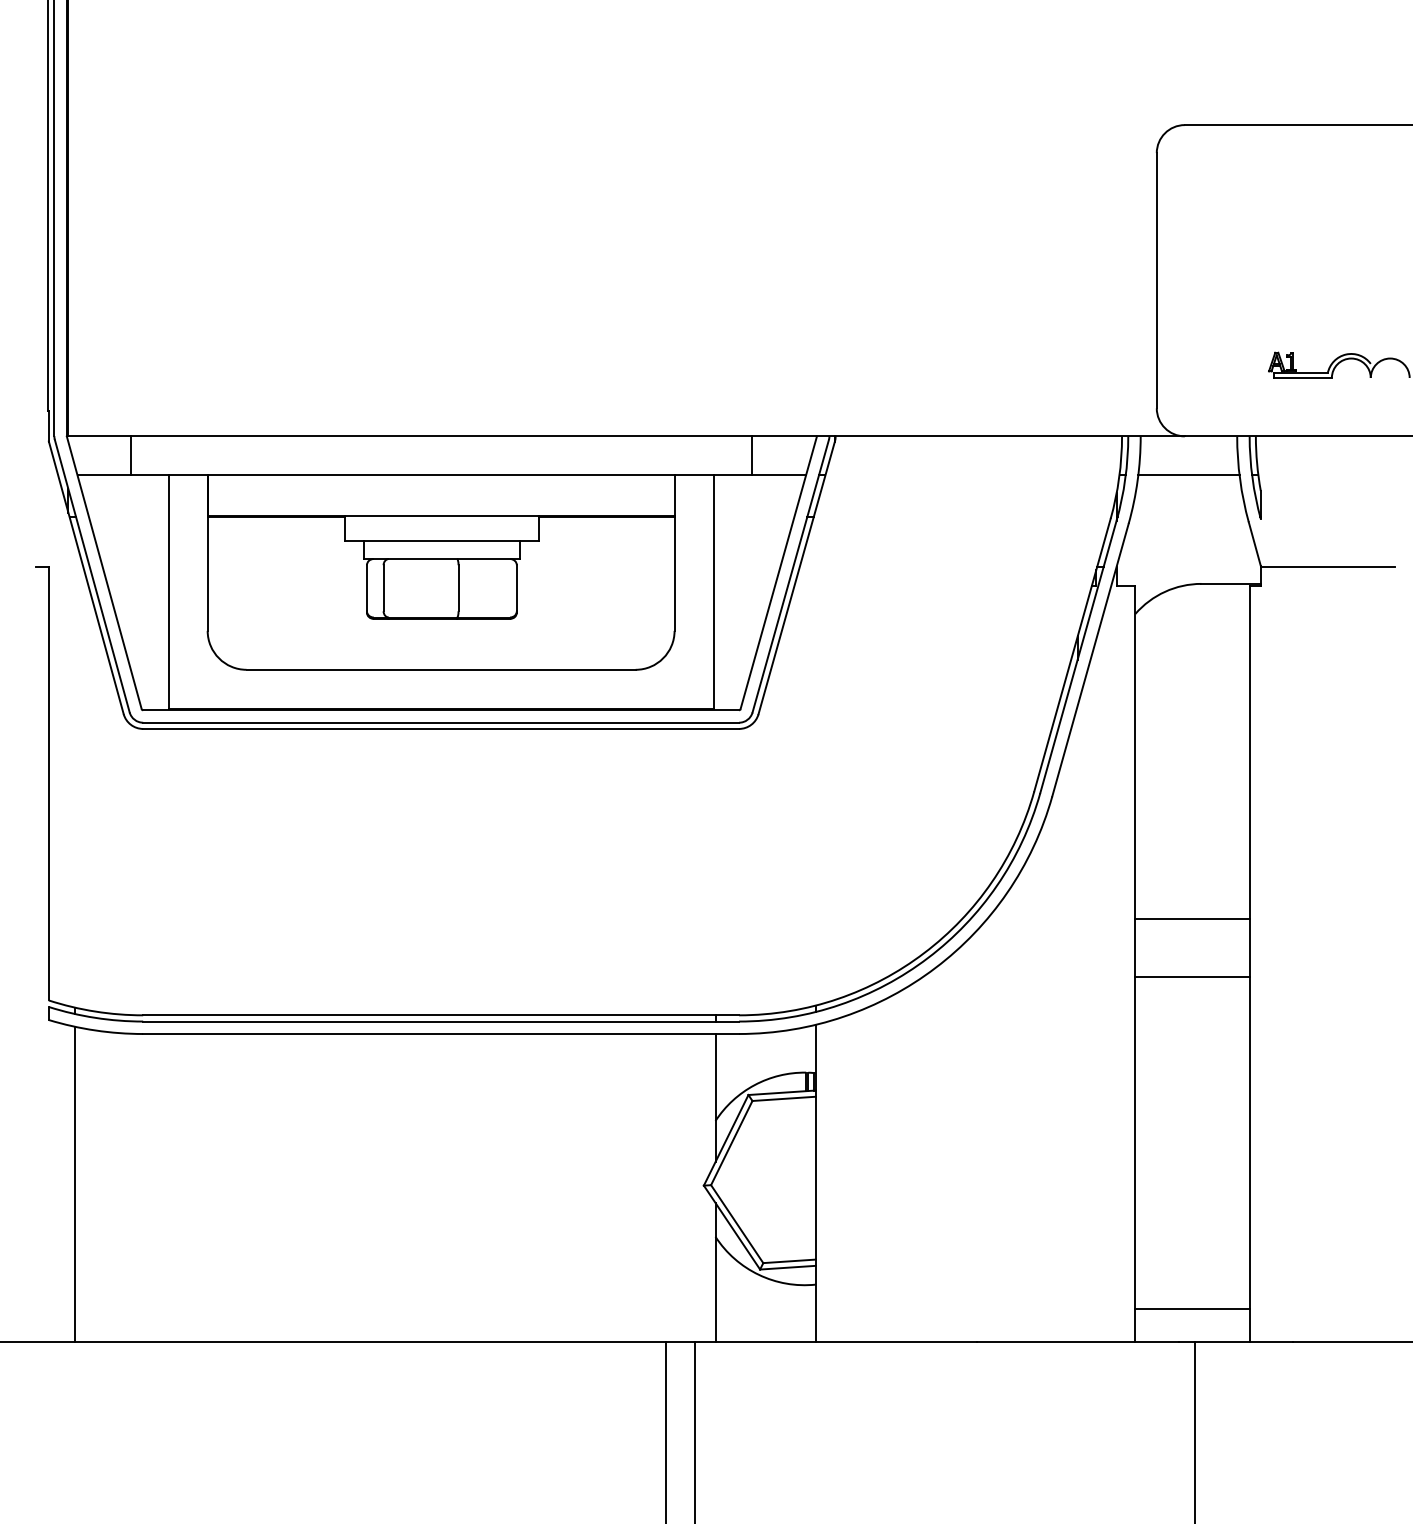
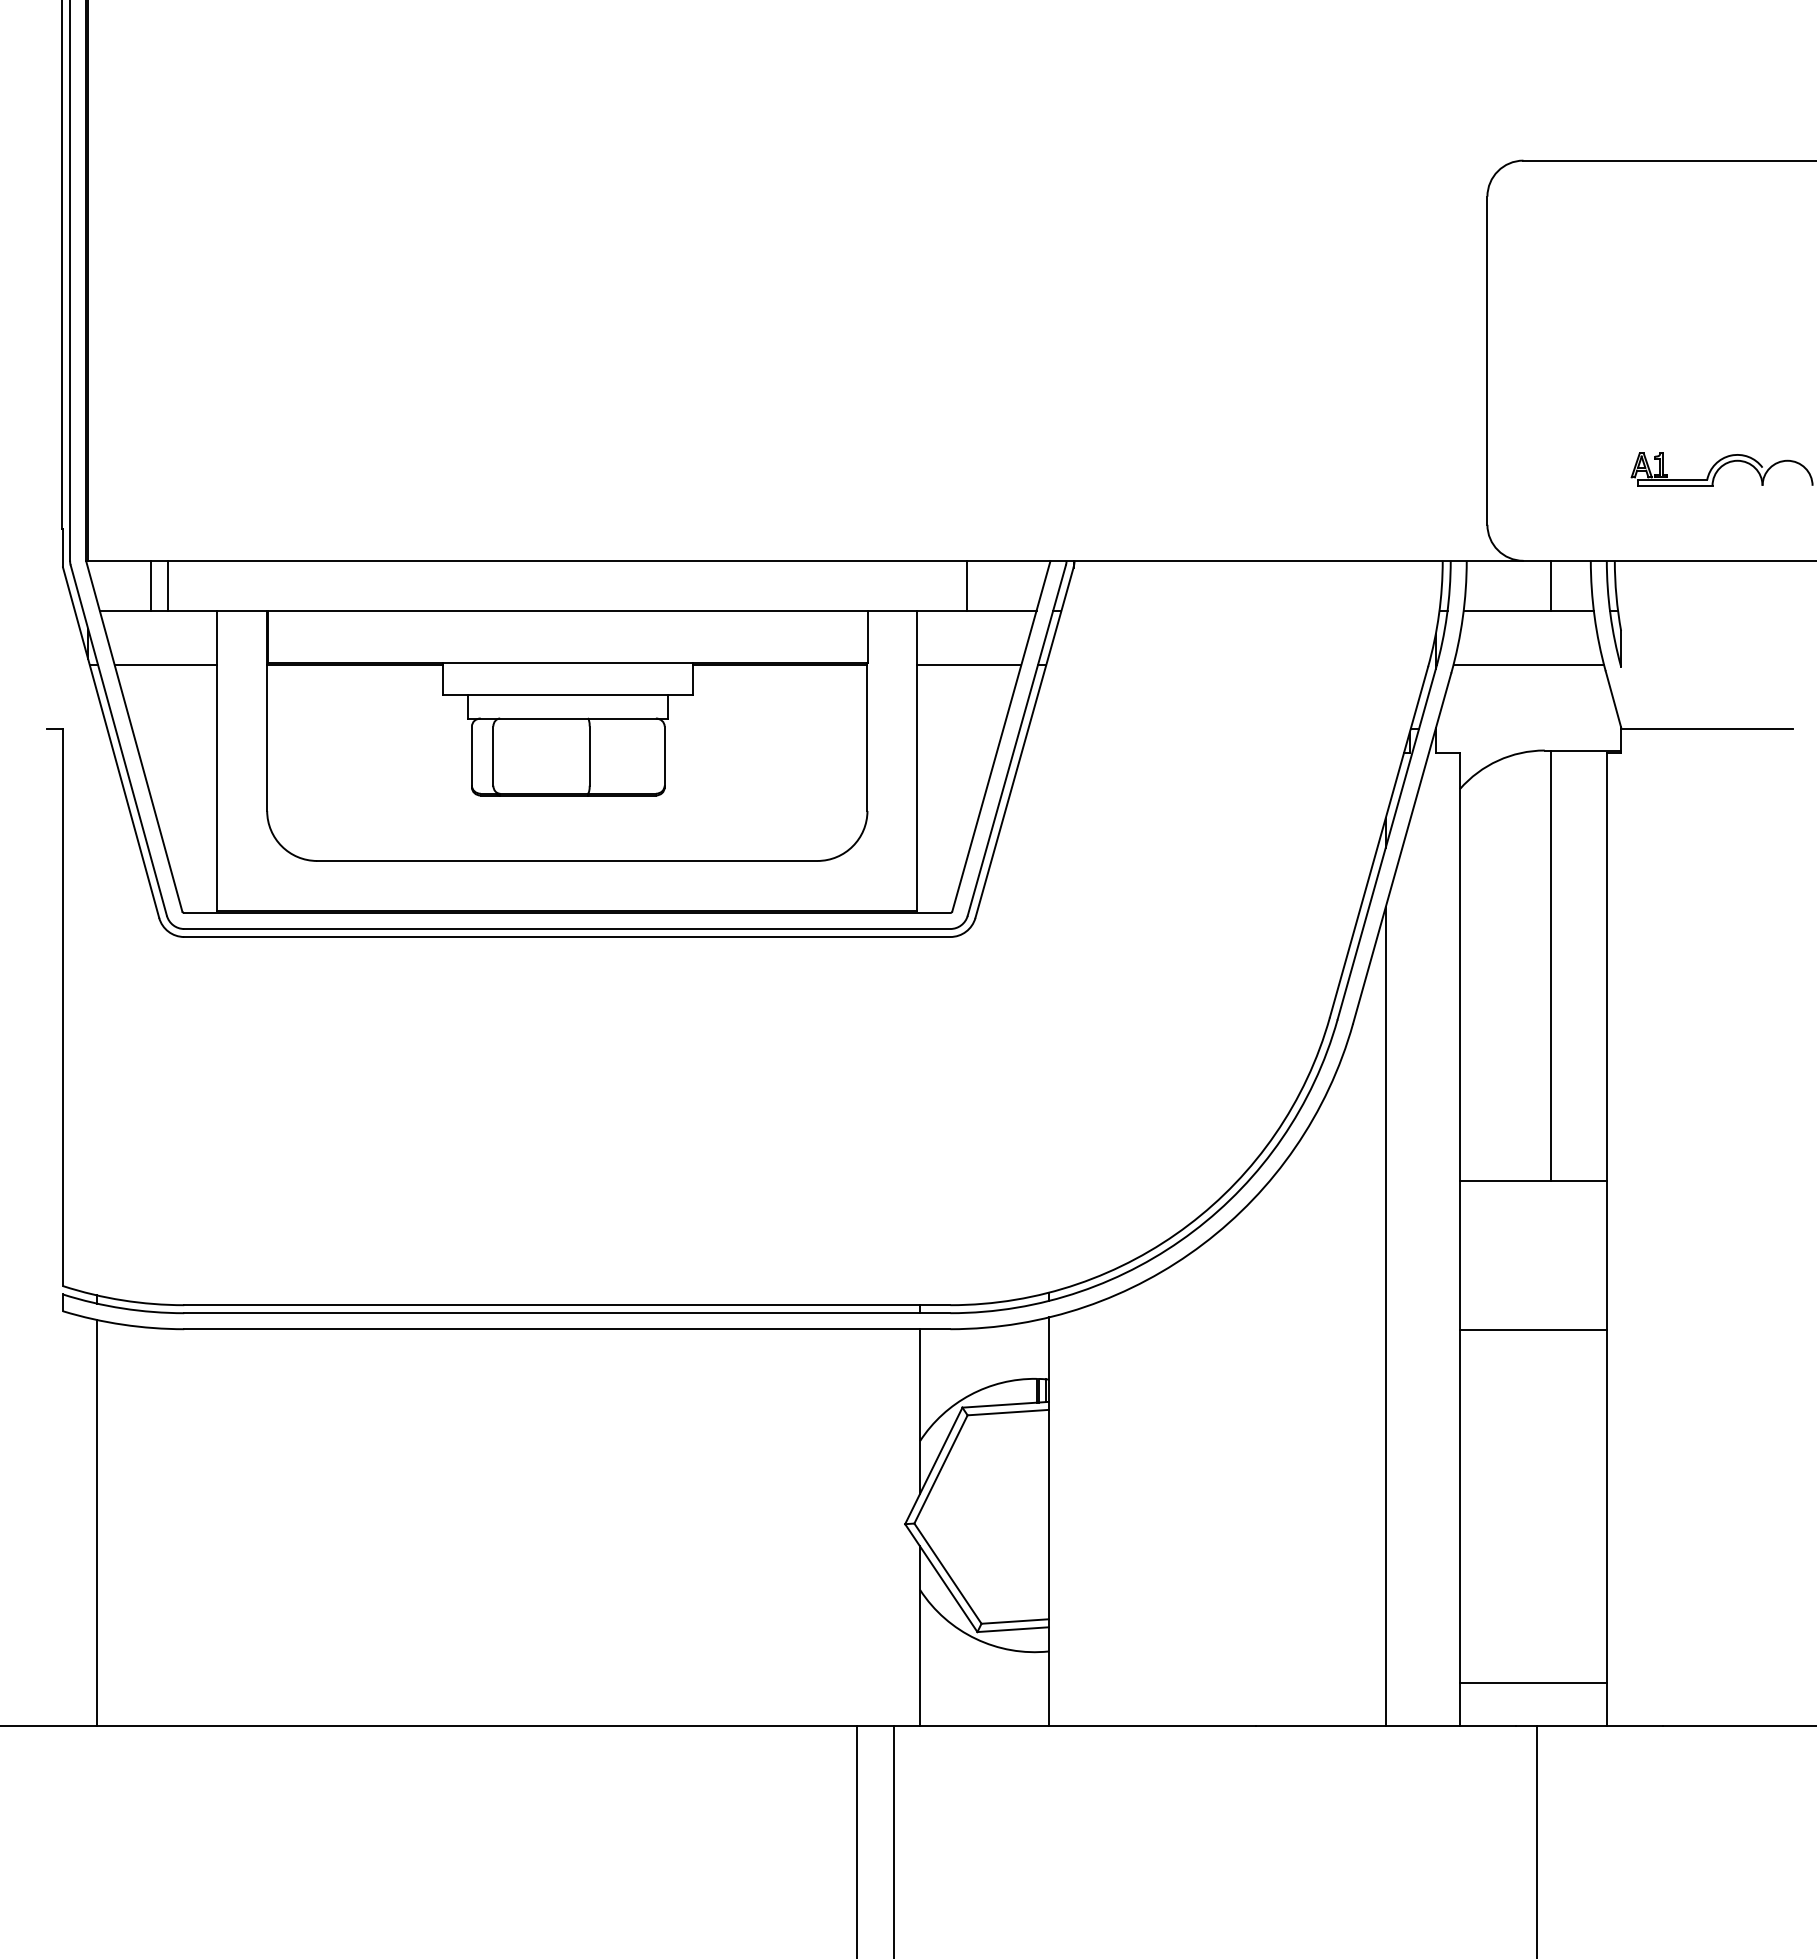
line: (116, 455) -> (150, 585), added
line: (1206, 455) -> (1551, 585), added
line: (128, 516) -> (165, 664), added
line: (753, 516) -> (969, 664), added
line: (1188, 516) -> (1528, 664), added
line: (1206, 751) -> (1551, 965), added
line: (1191, 977) -> (1532, 1330), moved
line: (1077, 1024) -> (1385, 1316), added

